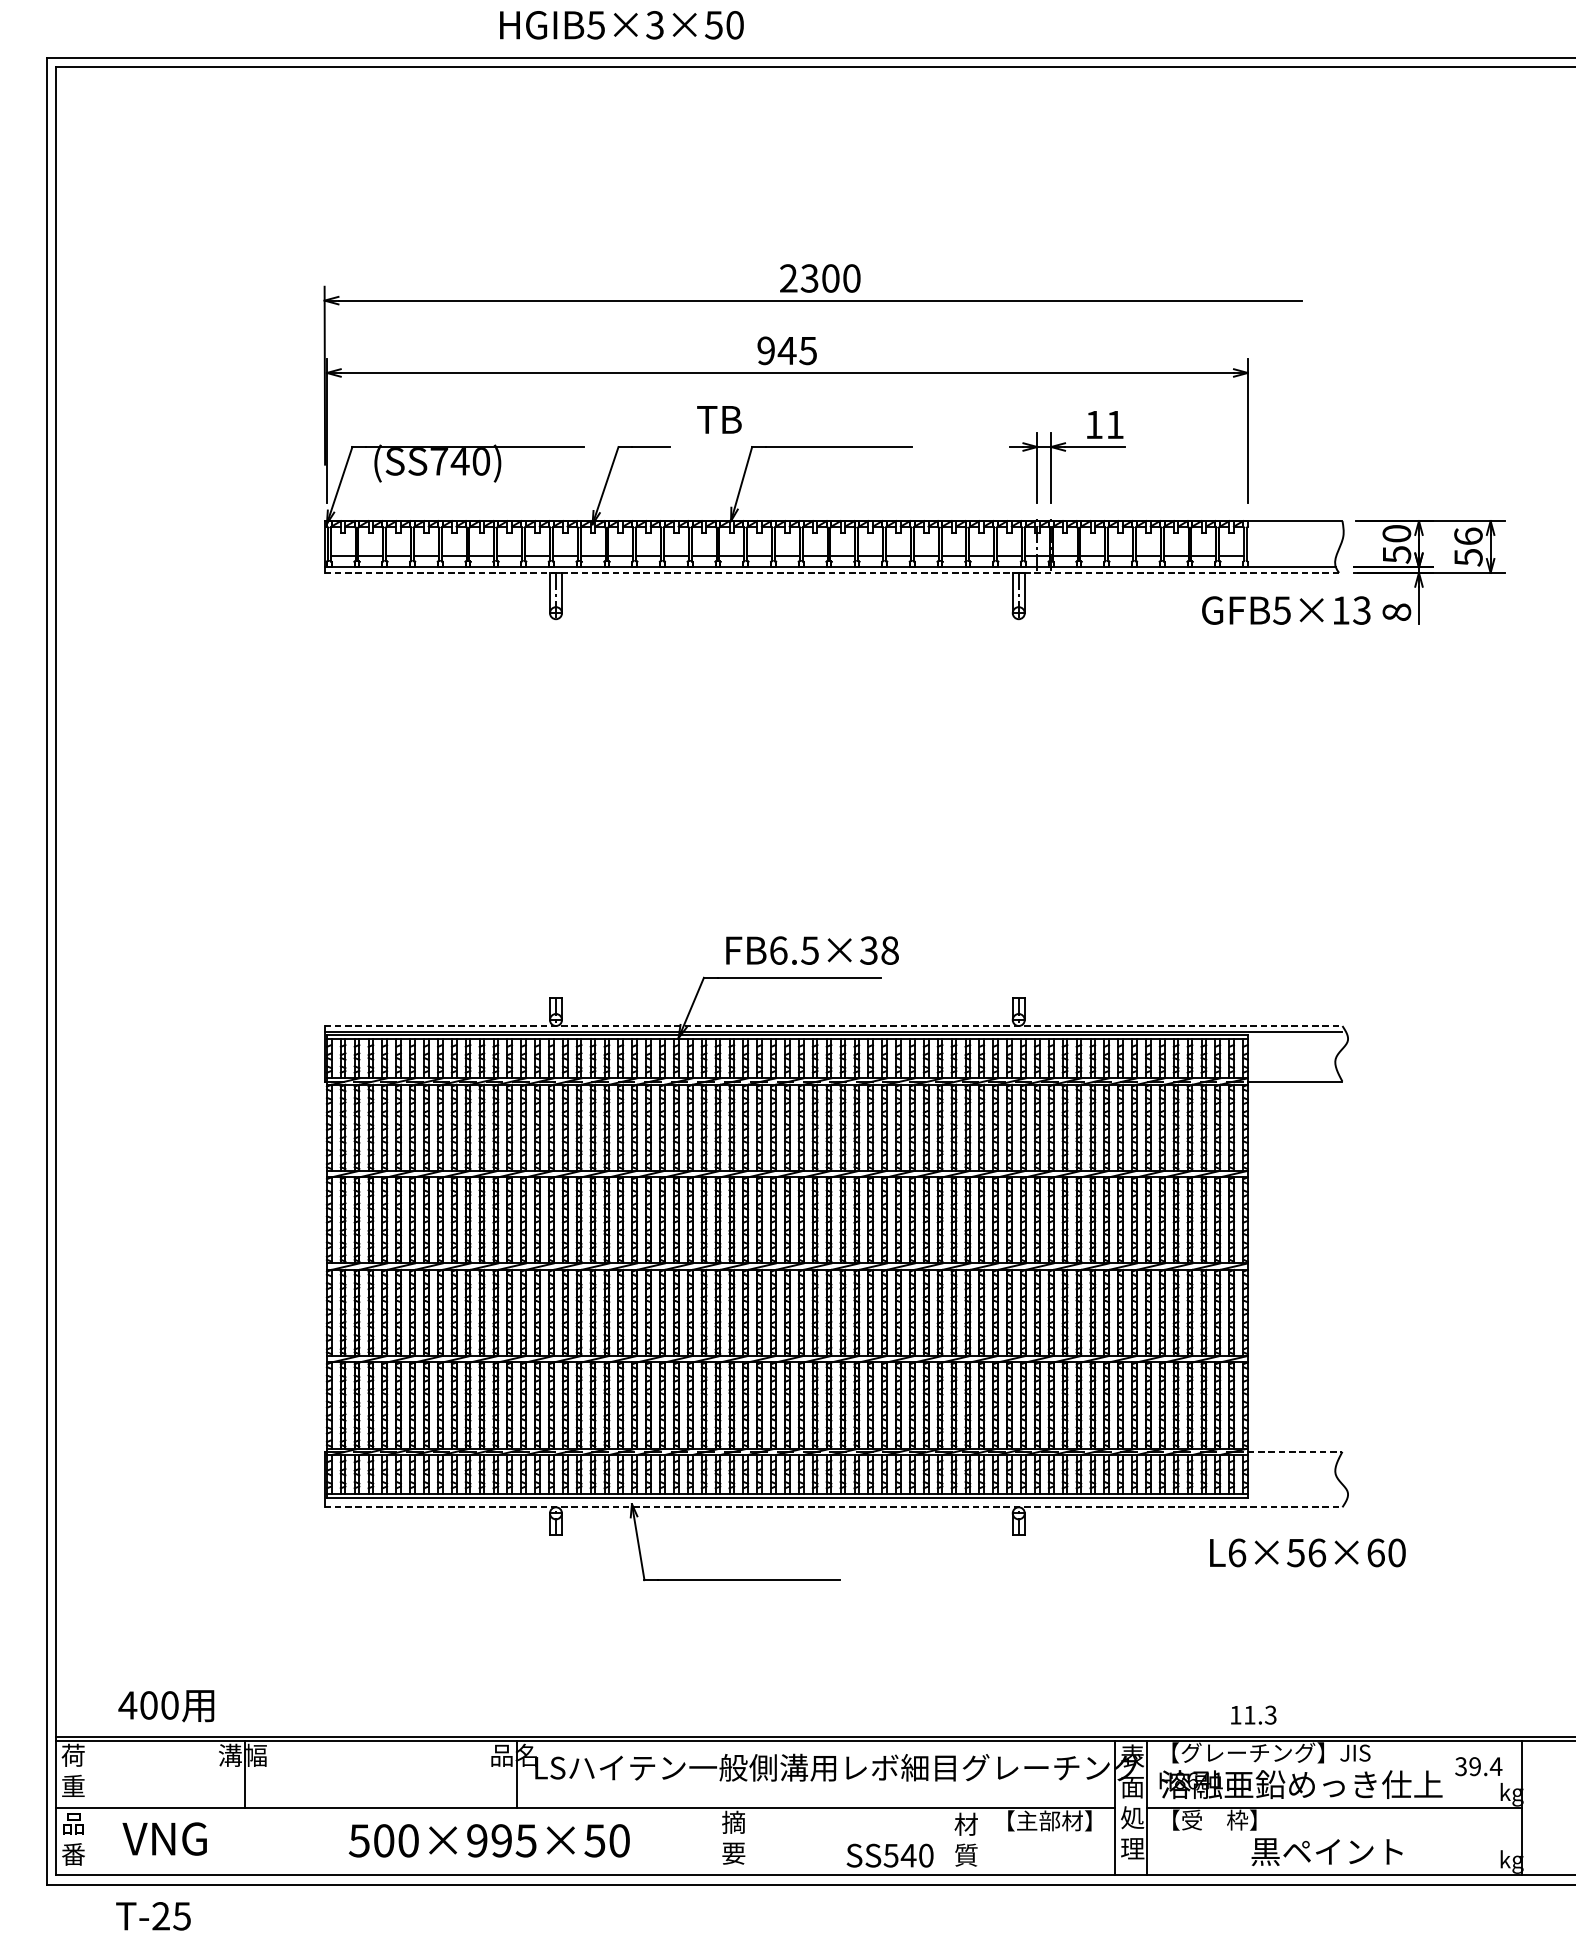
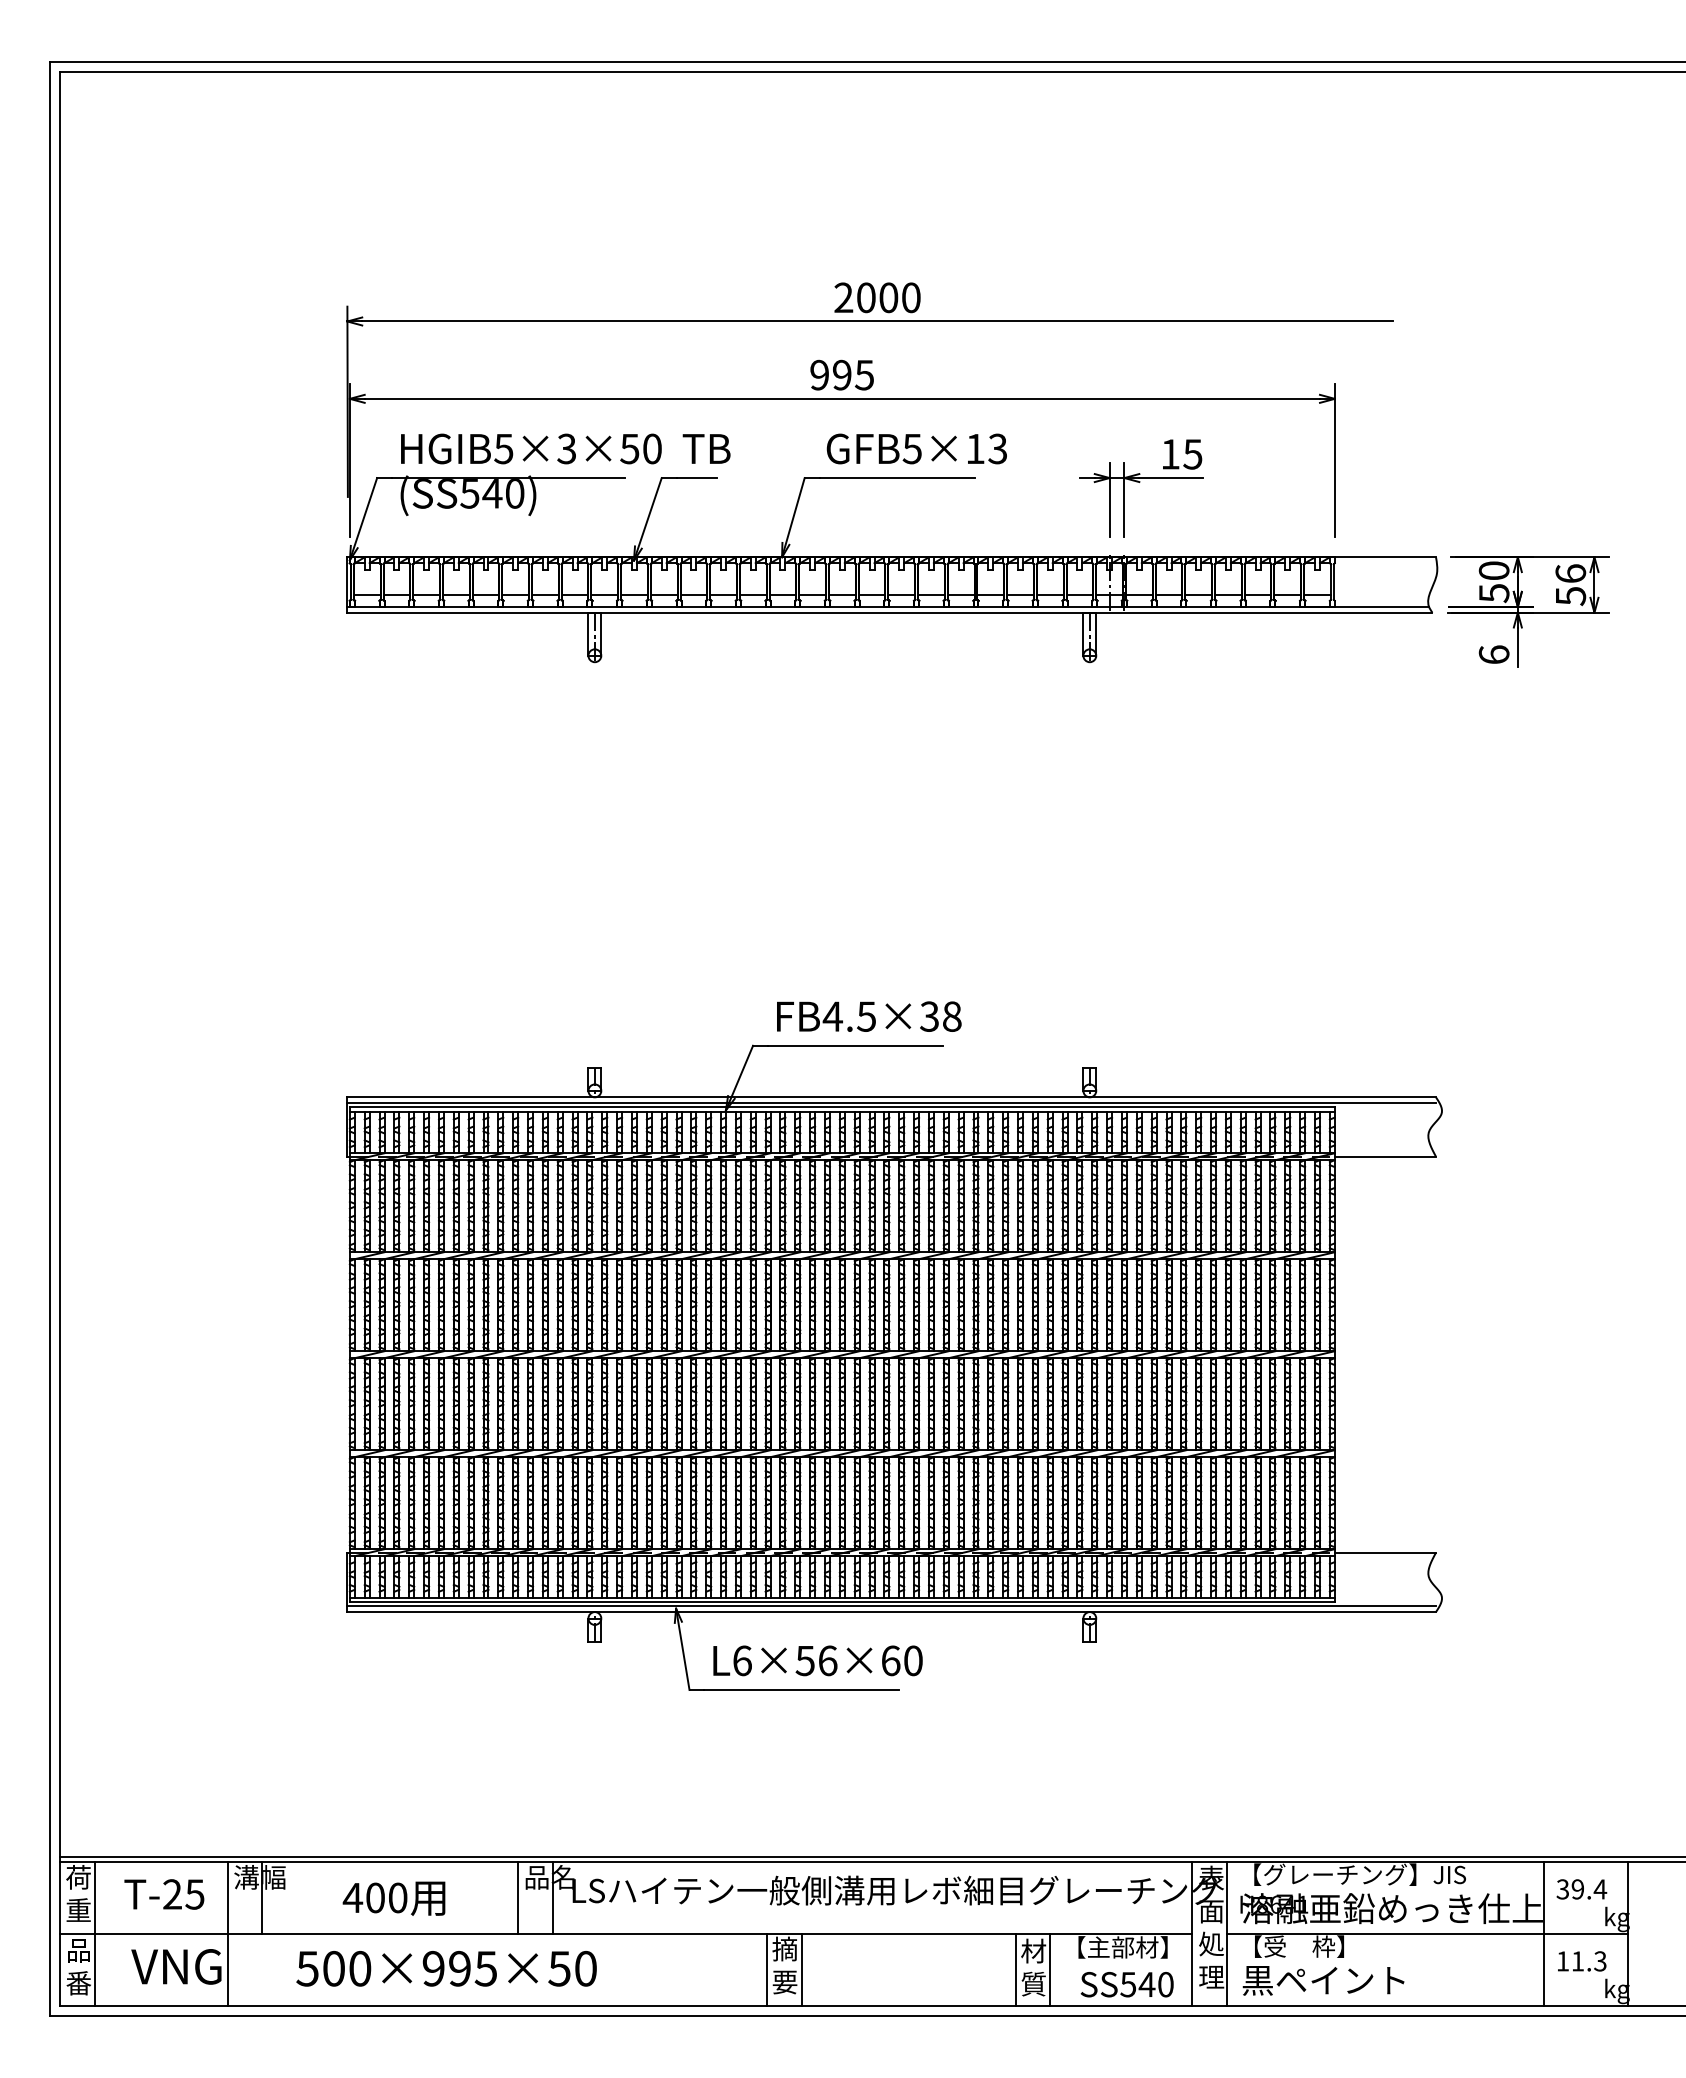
text: (622, 24) -> (531, 448), moved
text: (809, 278) -> (865, 297), 2300 -> 2000
text: (787, 350) -> (842, 374), 945 -> 995
text: (719, 419) -> (706, 448), moved
text: (1114, 424) -> (1192, 454), 11 -> 15
text: (438, 461) -> (469, 493), (SS740) -> (SS540)
line: (831, 572) -> (889, 612), dashed -> solid
text: (1285, 610) -> (916, 448), moved
text: (1396, 611) -> (1493, 654), 8 -> 6
text: (778, 950) -> (832, 1016), FB6.5×38 -> FB4.5×38
line: (834, 1026) -> (892, 1097), dashed -> solid
line: (1295, 1451) -> (1385, 1552), dashed -> solid
line: (833, 1502) -> (891, 1606), added
line: (834, 1507) -> (892, 1612), dashed -> solid
text: (1307, 1552) -> (817, 1660), moved
text: (165, 1705) -> (393, 1898), moved
text: (1254, 1715) -> (1582, 1961), moved
line: (484, 1774) -> (518, 1897), added
line: (88, 1807) -> (94, 1933), added
line: (212, 1807) -> (227, 1933), added
line: (1442, 1807) -> (1543, 1933), added
text: (489, 1840) -> (446, 1968), moved
line: (716, 1841) -> (766, 1969), added
line: (749, 1841) -> (801, 1969), added
line: (949, 1841) -> (1015, 1969), added
line: (982, 1841) -> (1050, 1969), added
text: (1327, 1851) -> (1323, 1980), moved
text: (889, 1855) -> (1126, 1984), moved
text: (153, 1916) -> (164, 1894), moved

